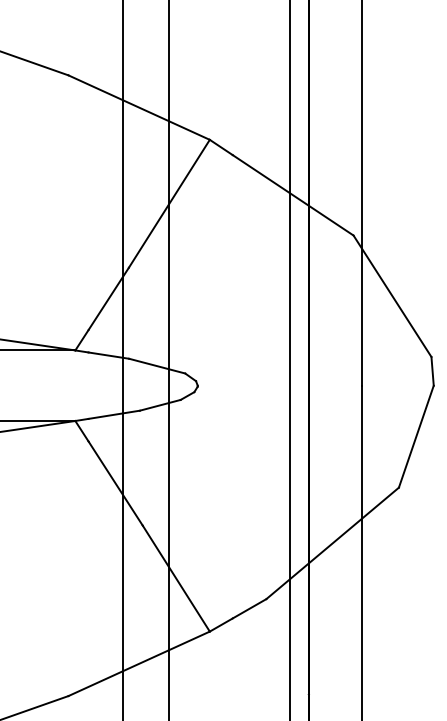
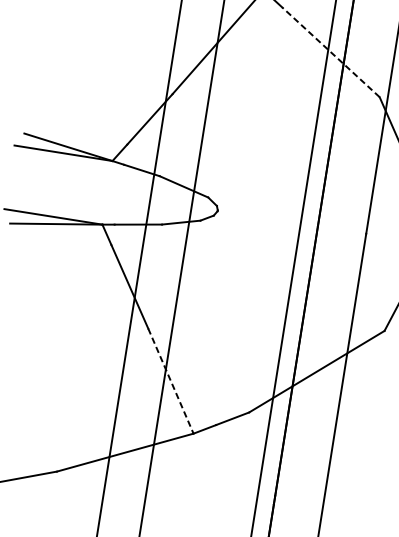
line: (293, 195) -> (331, 52), solid -> dashed
line: (176, 578) -> (171, 381), solid -> dashed

